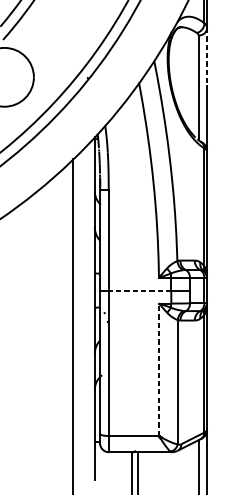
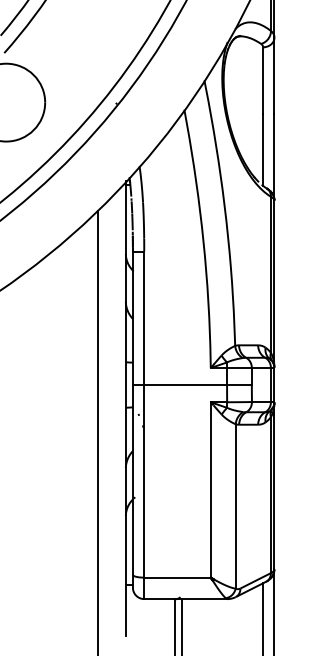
line: (207, 57) -> (274, 76), dashed -> solid
line: (139, 290) -> (185, 385), dashed -> solid
line: (158, 369) -> (210, 489), dashed -> solid

